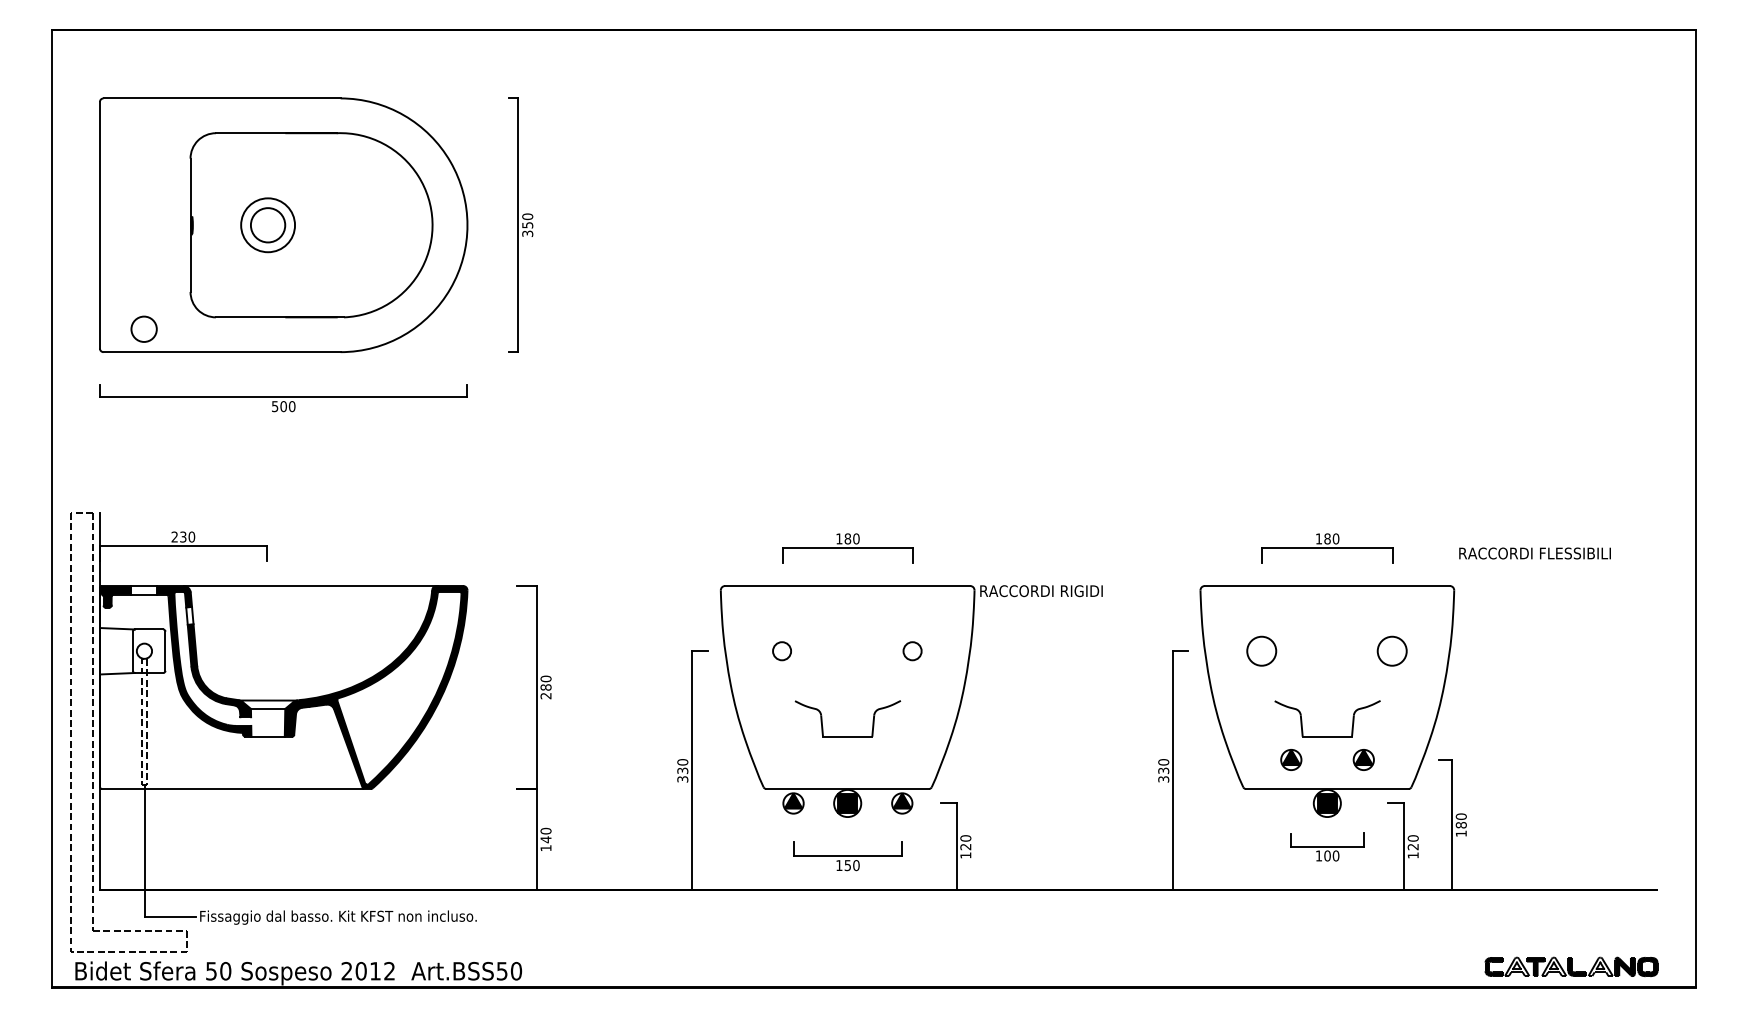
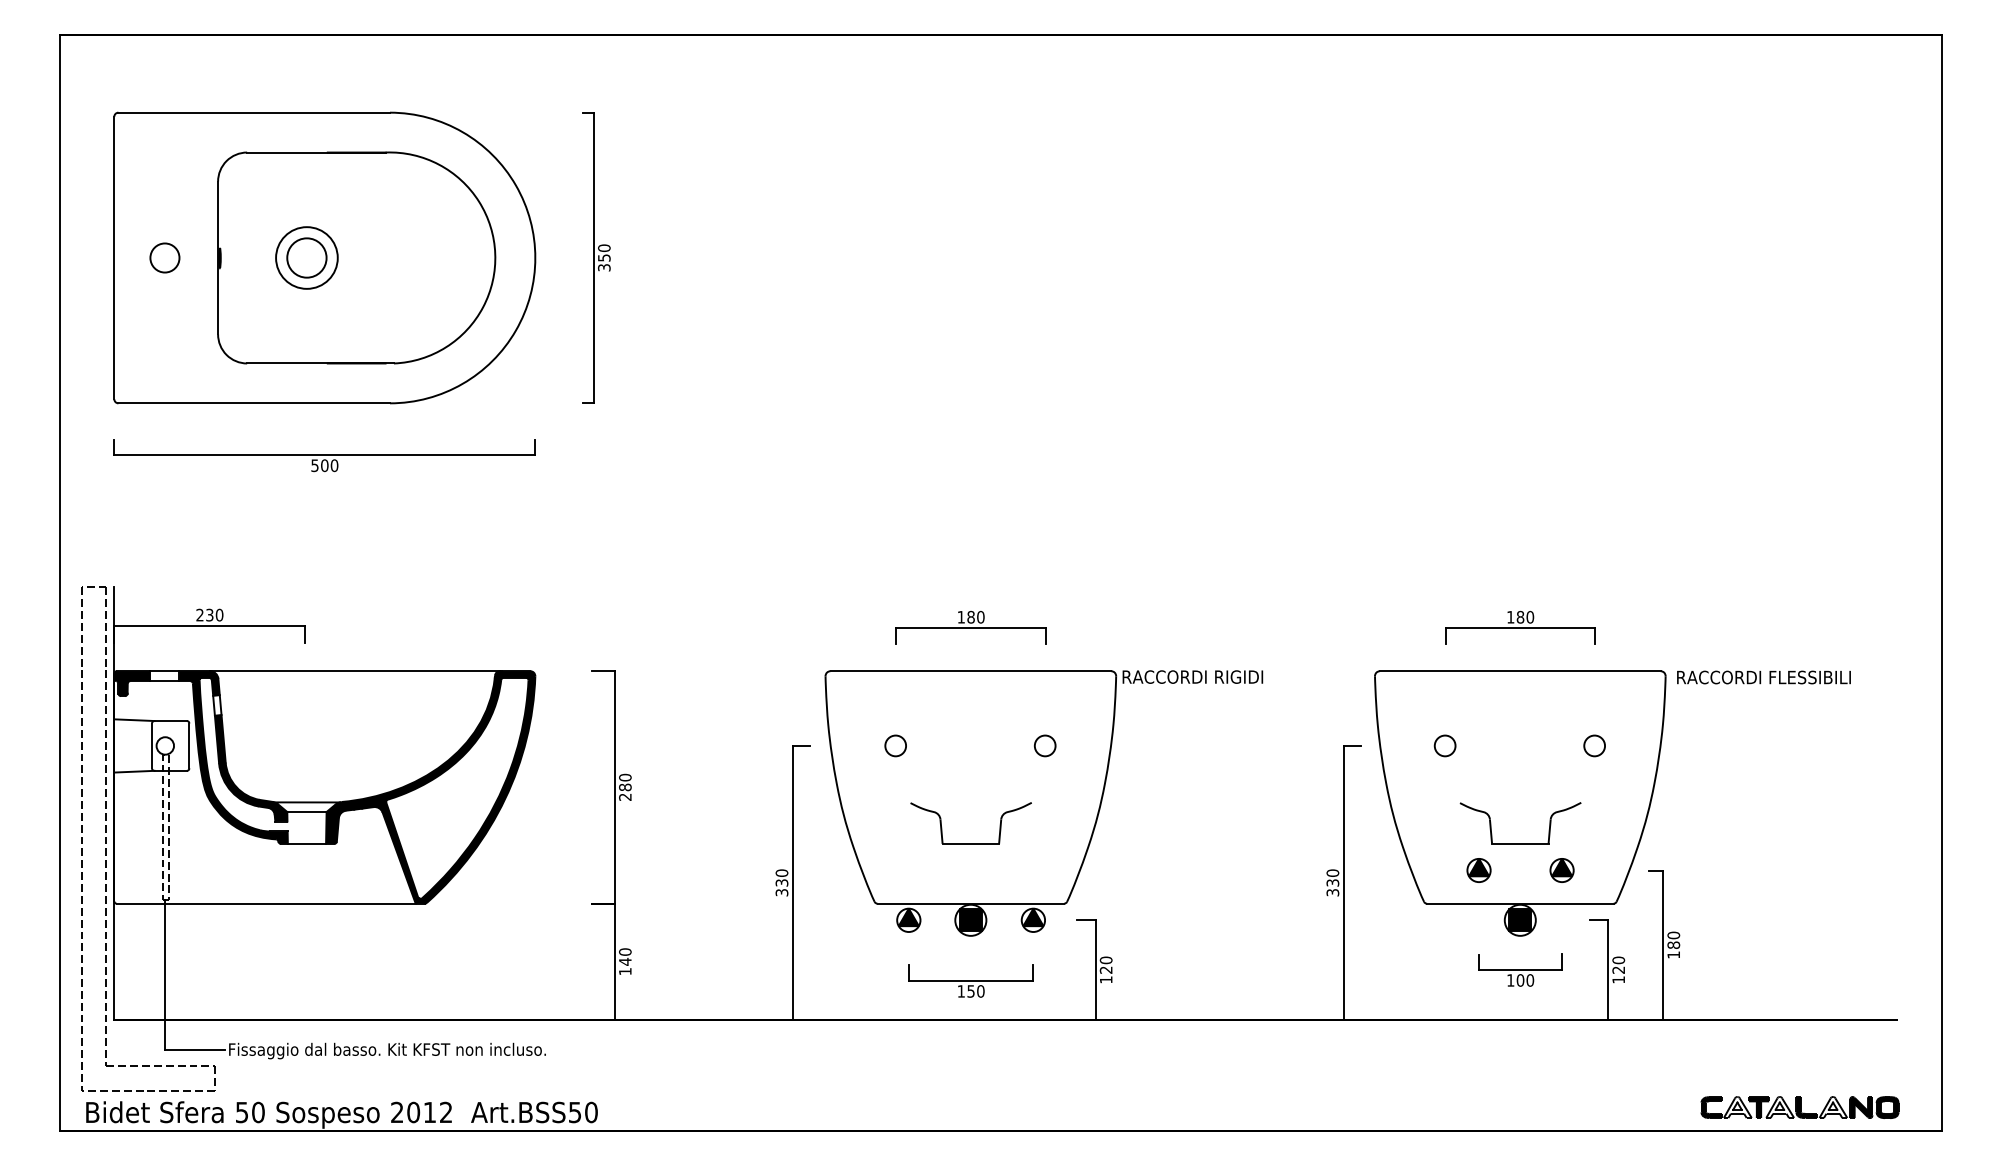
circle: (143, 328) -> (164, 257), moved
text: (1534, 553) -> (1763, 677), moved
circle: (1261, 651) -> (1444, 746), size x0.62
circle: (1392, 651) -> (1594, 746), size x0.62

